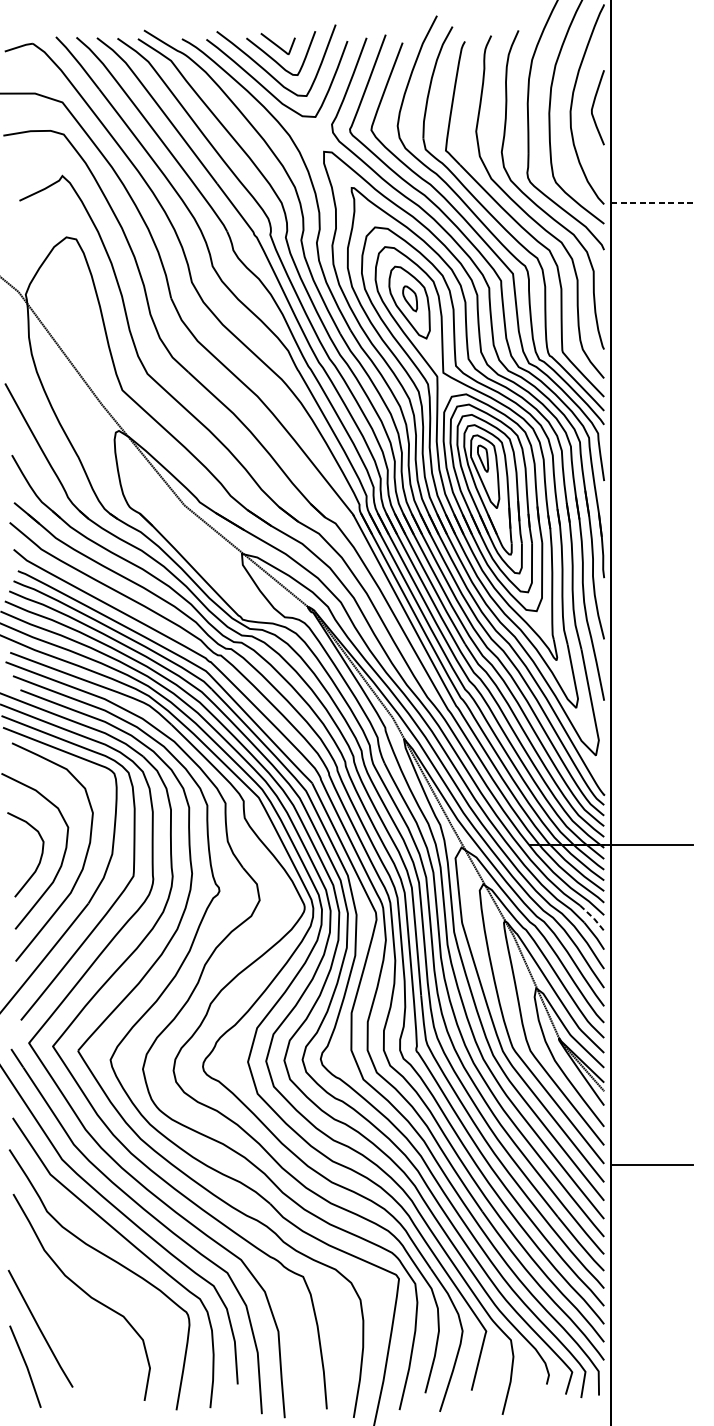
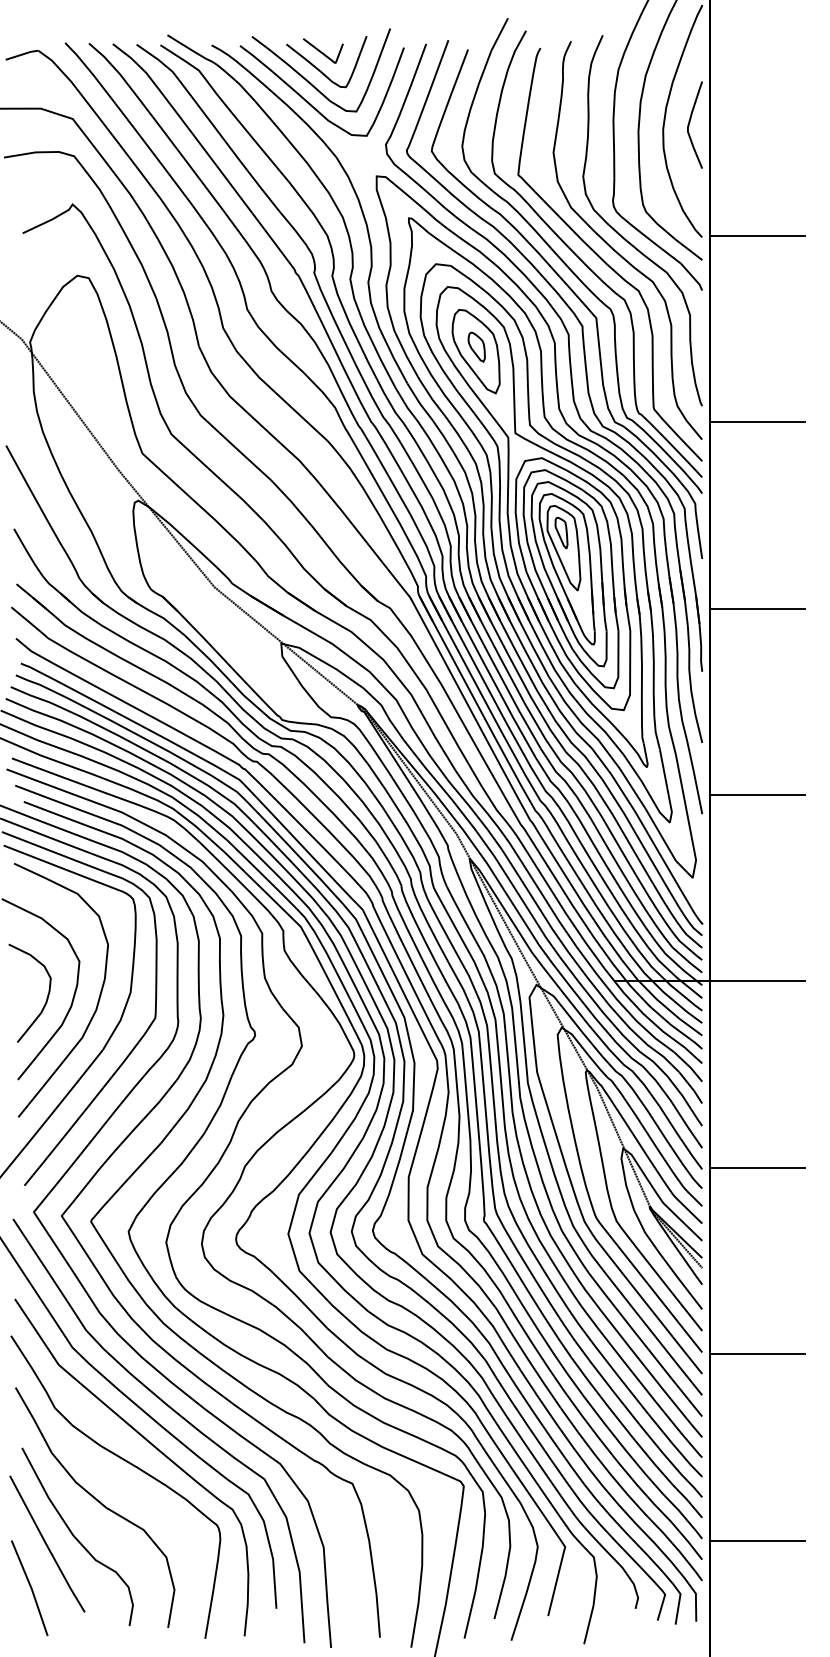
line: (652, 202) -> (758, 235), dashed -> solid
line: (651, 363) -> (757, 422), added
line: (651, 523) -> (757, 608), added
line: (651, 683) -> (757, 794), added
line: (593, 917) -> (689, 1066), dashed -> solid
line: (651, 1004) -> (757, 1167), added
curve: (65, 1323) -> (76, 1537), added
line: (651, 1325) -> (757, 1540), added

